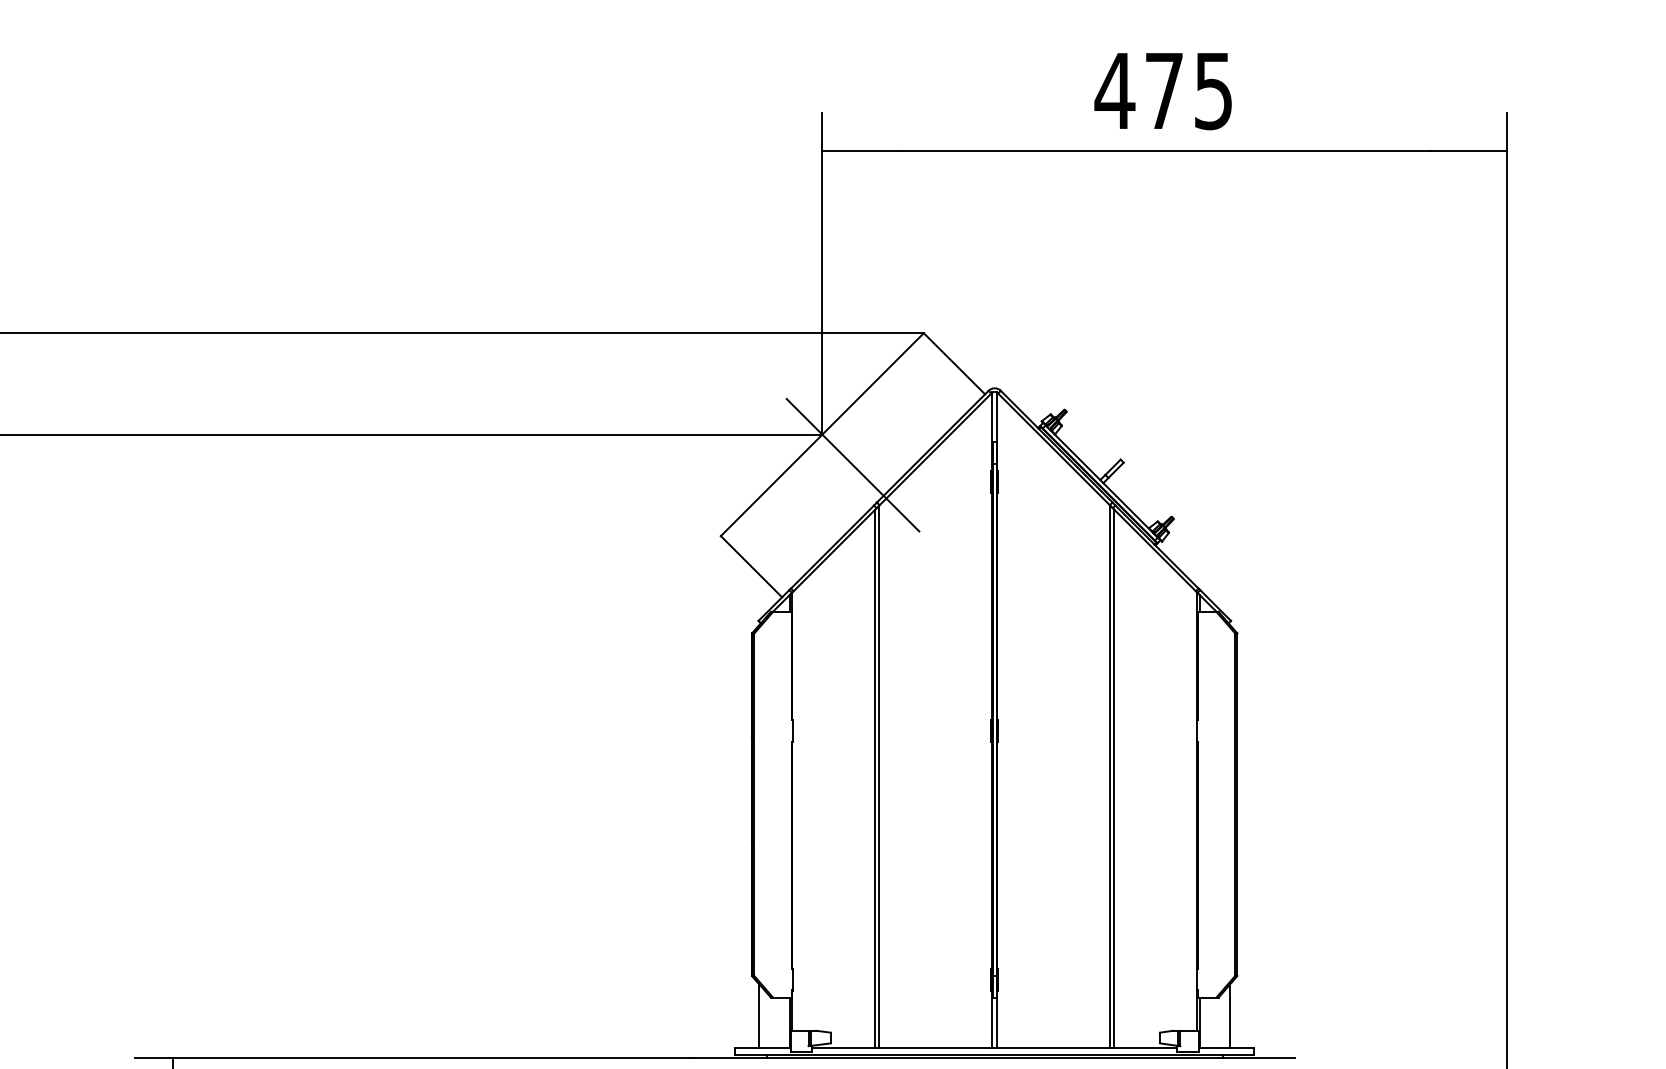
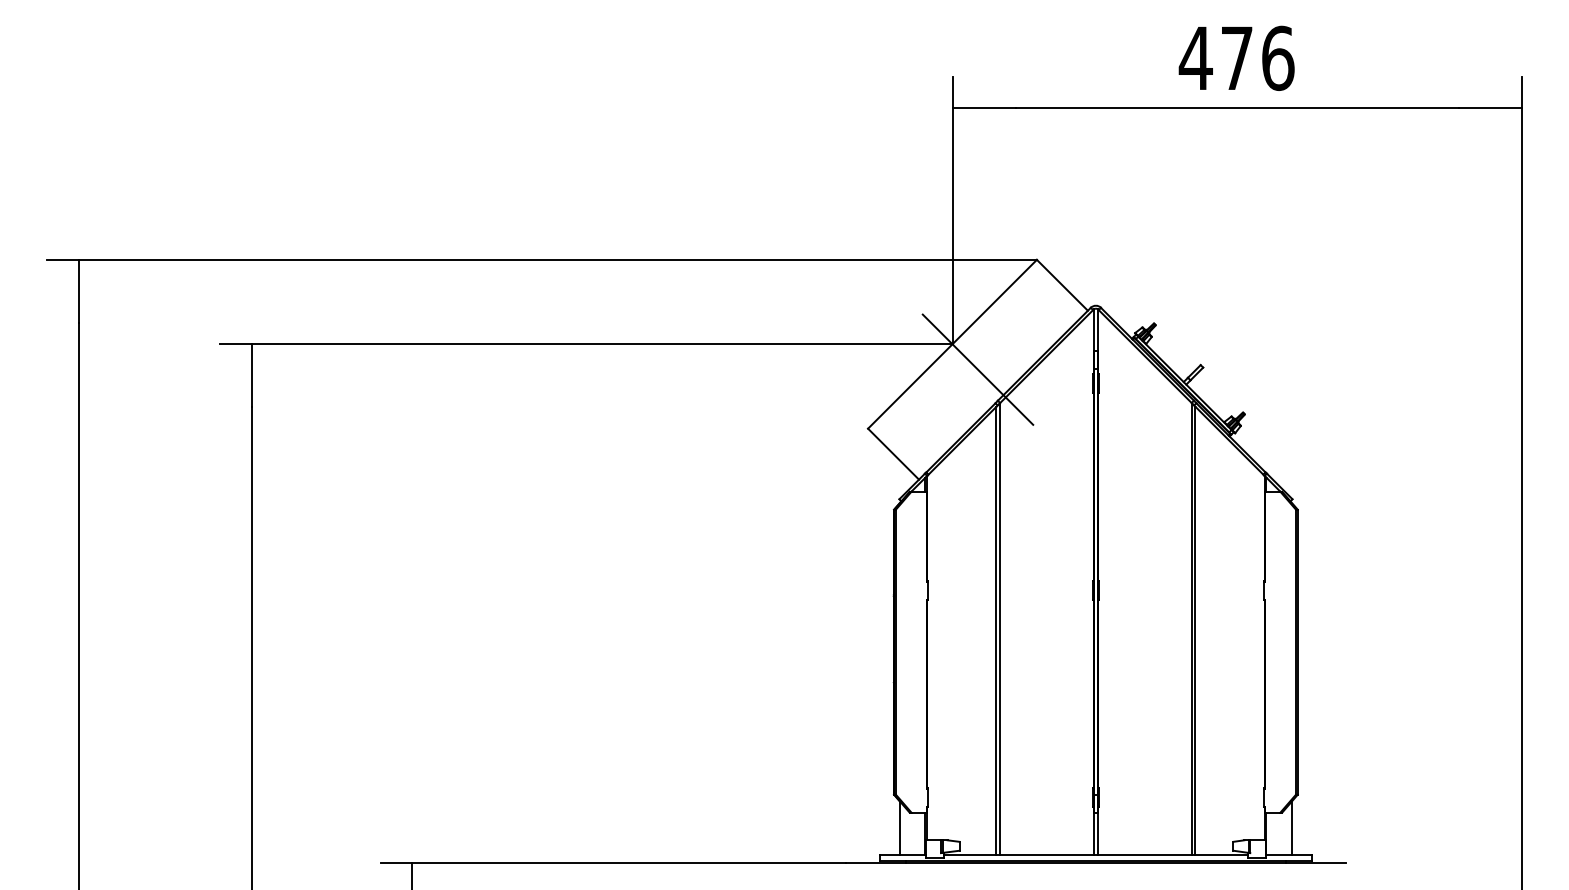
text: (1214, 89) -> (1278, 57), 475 -> 476

